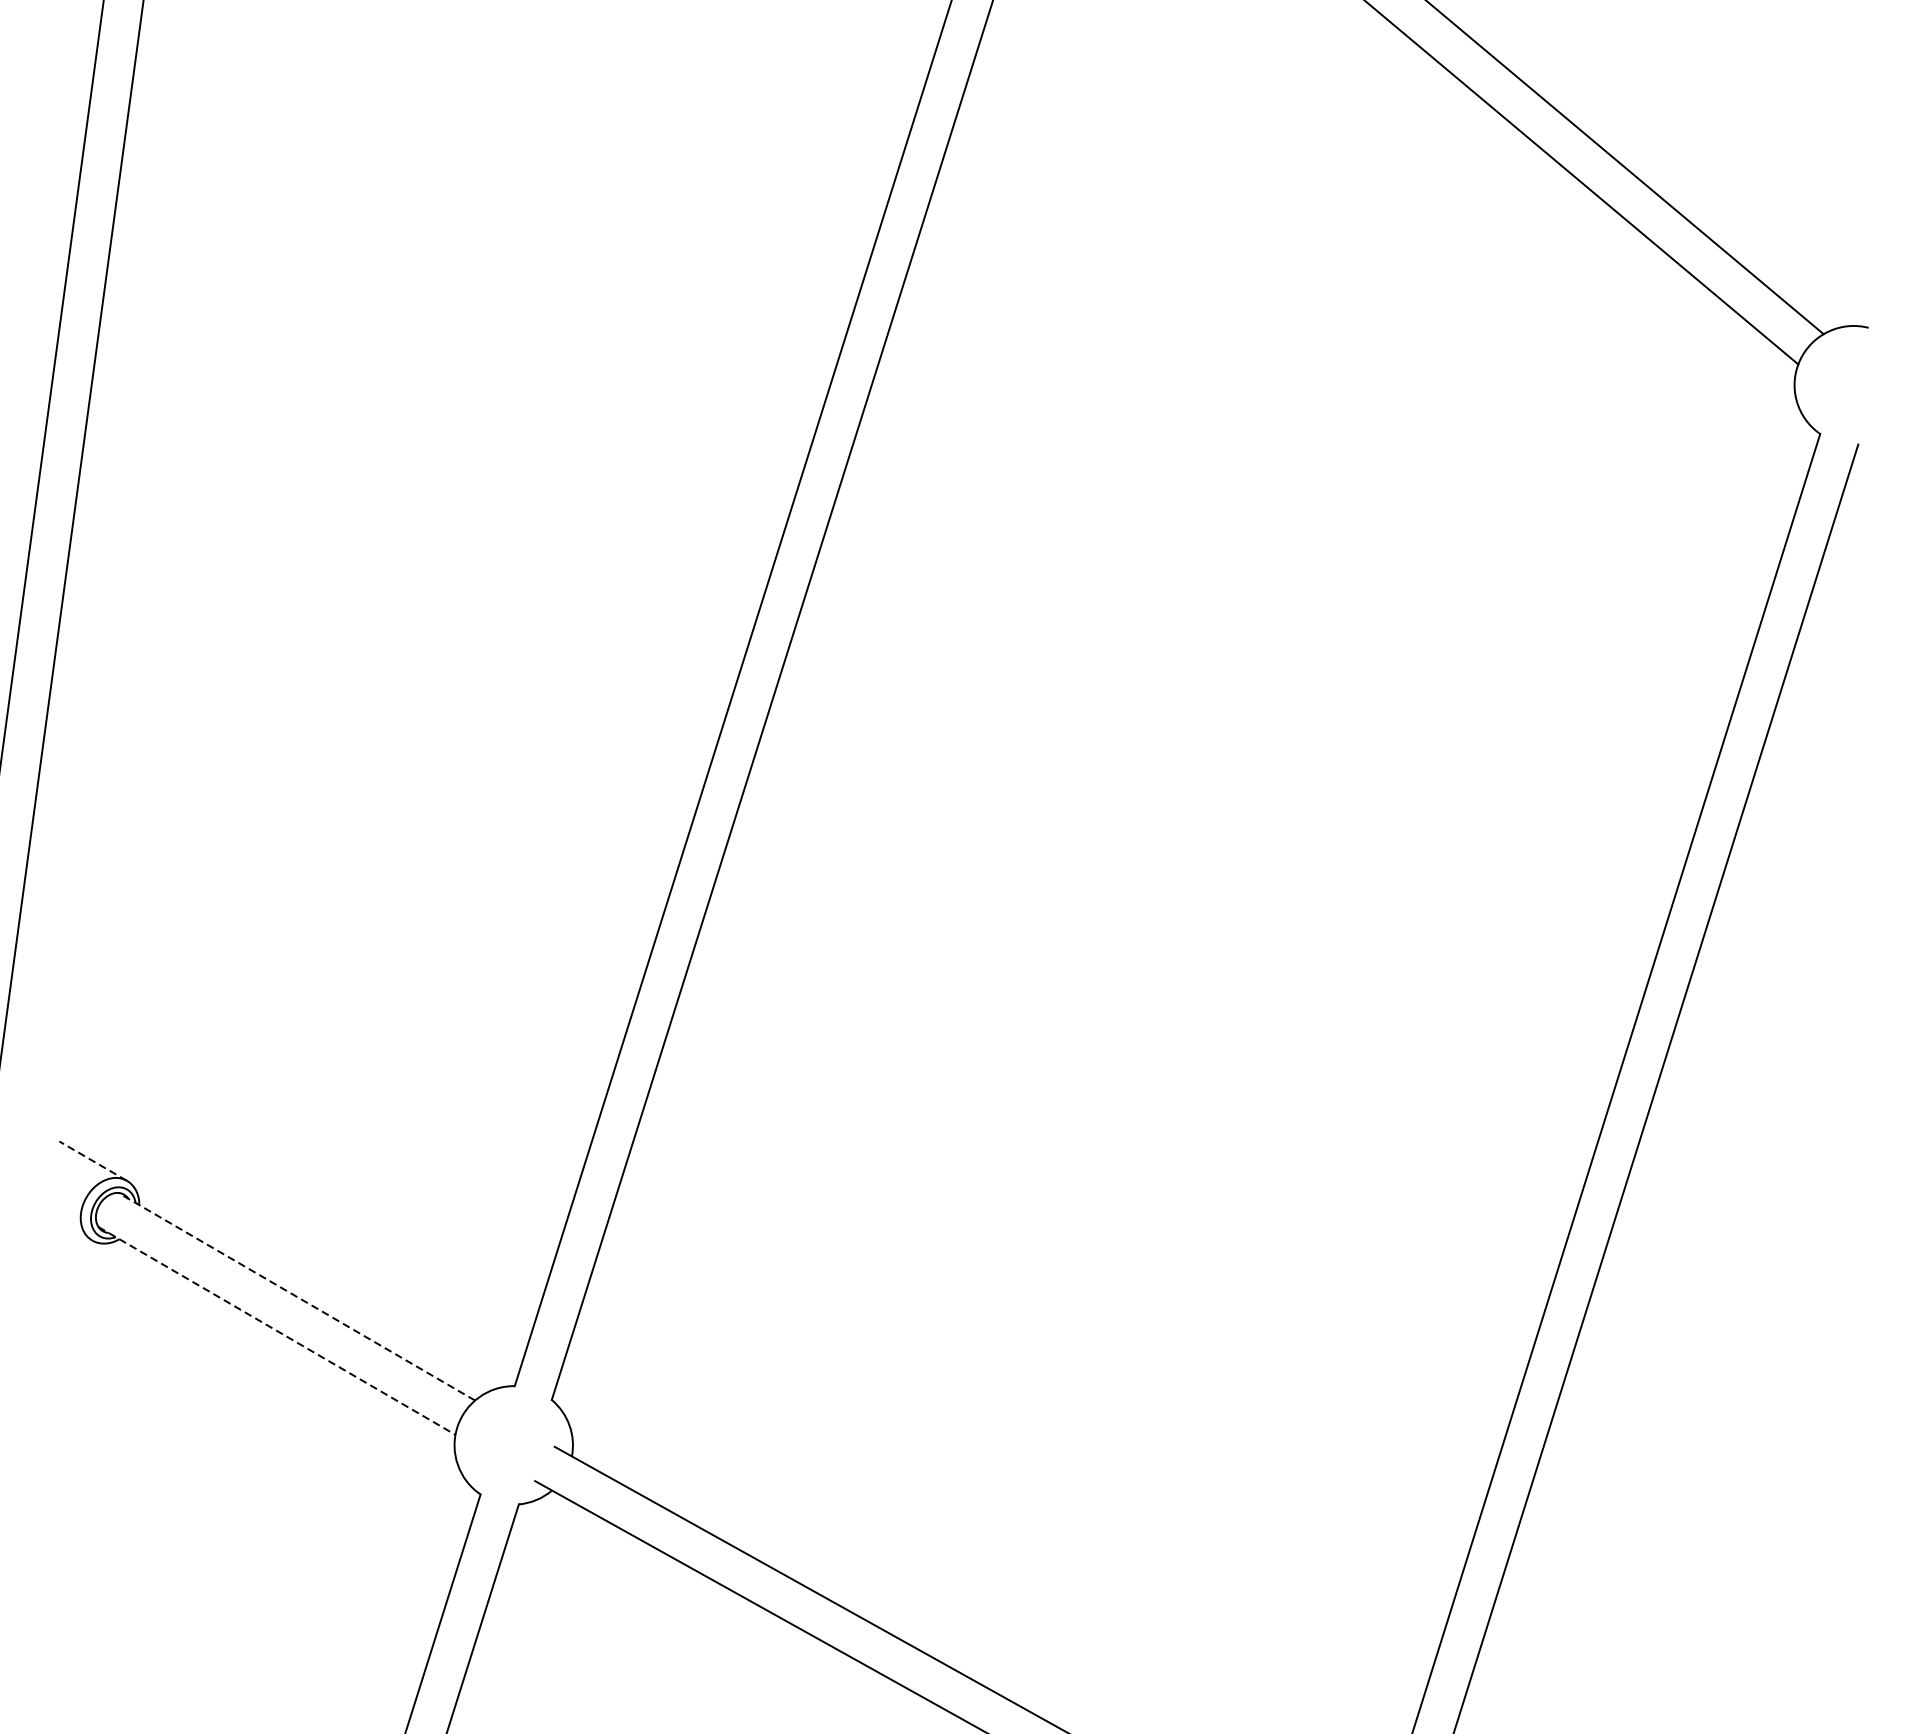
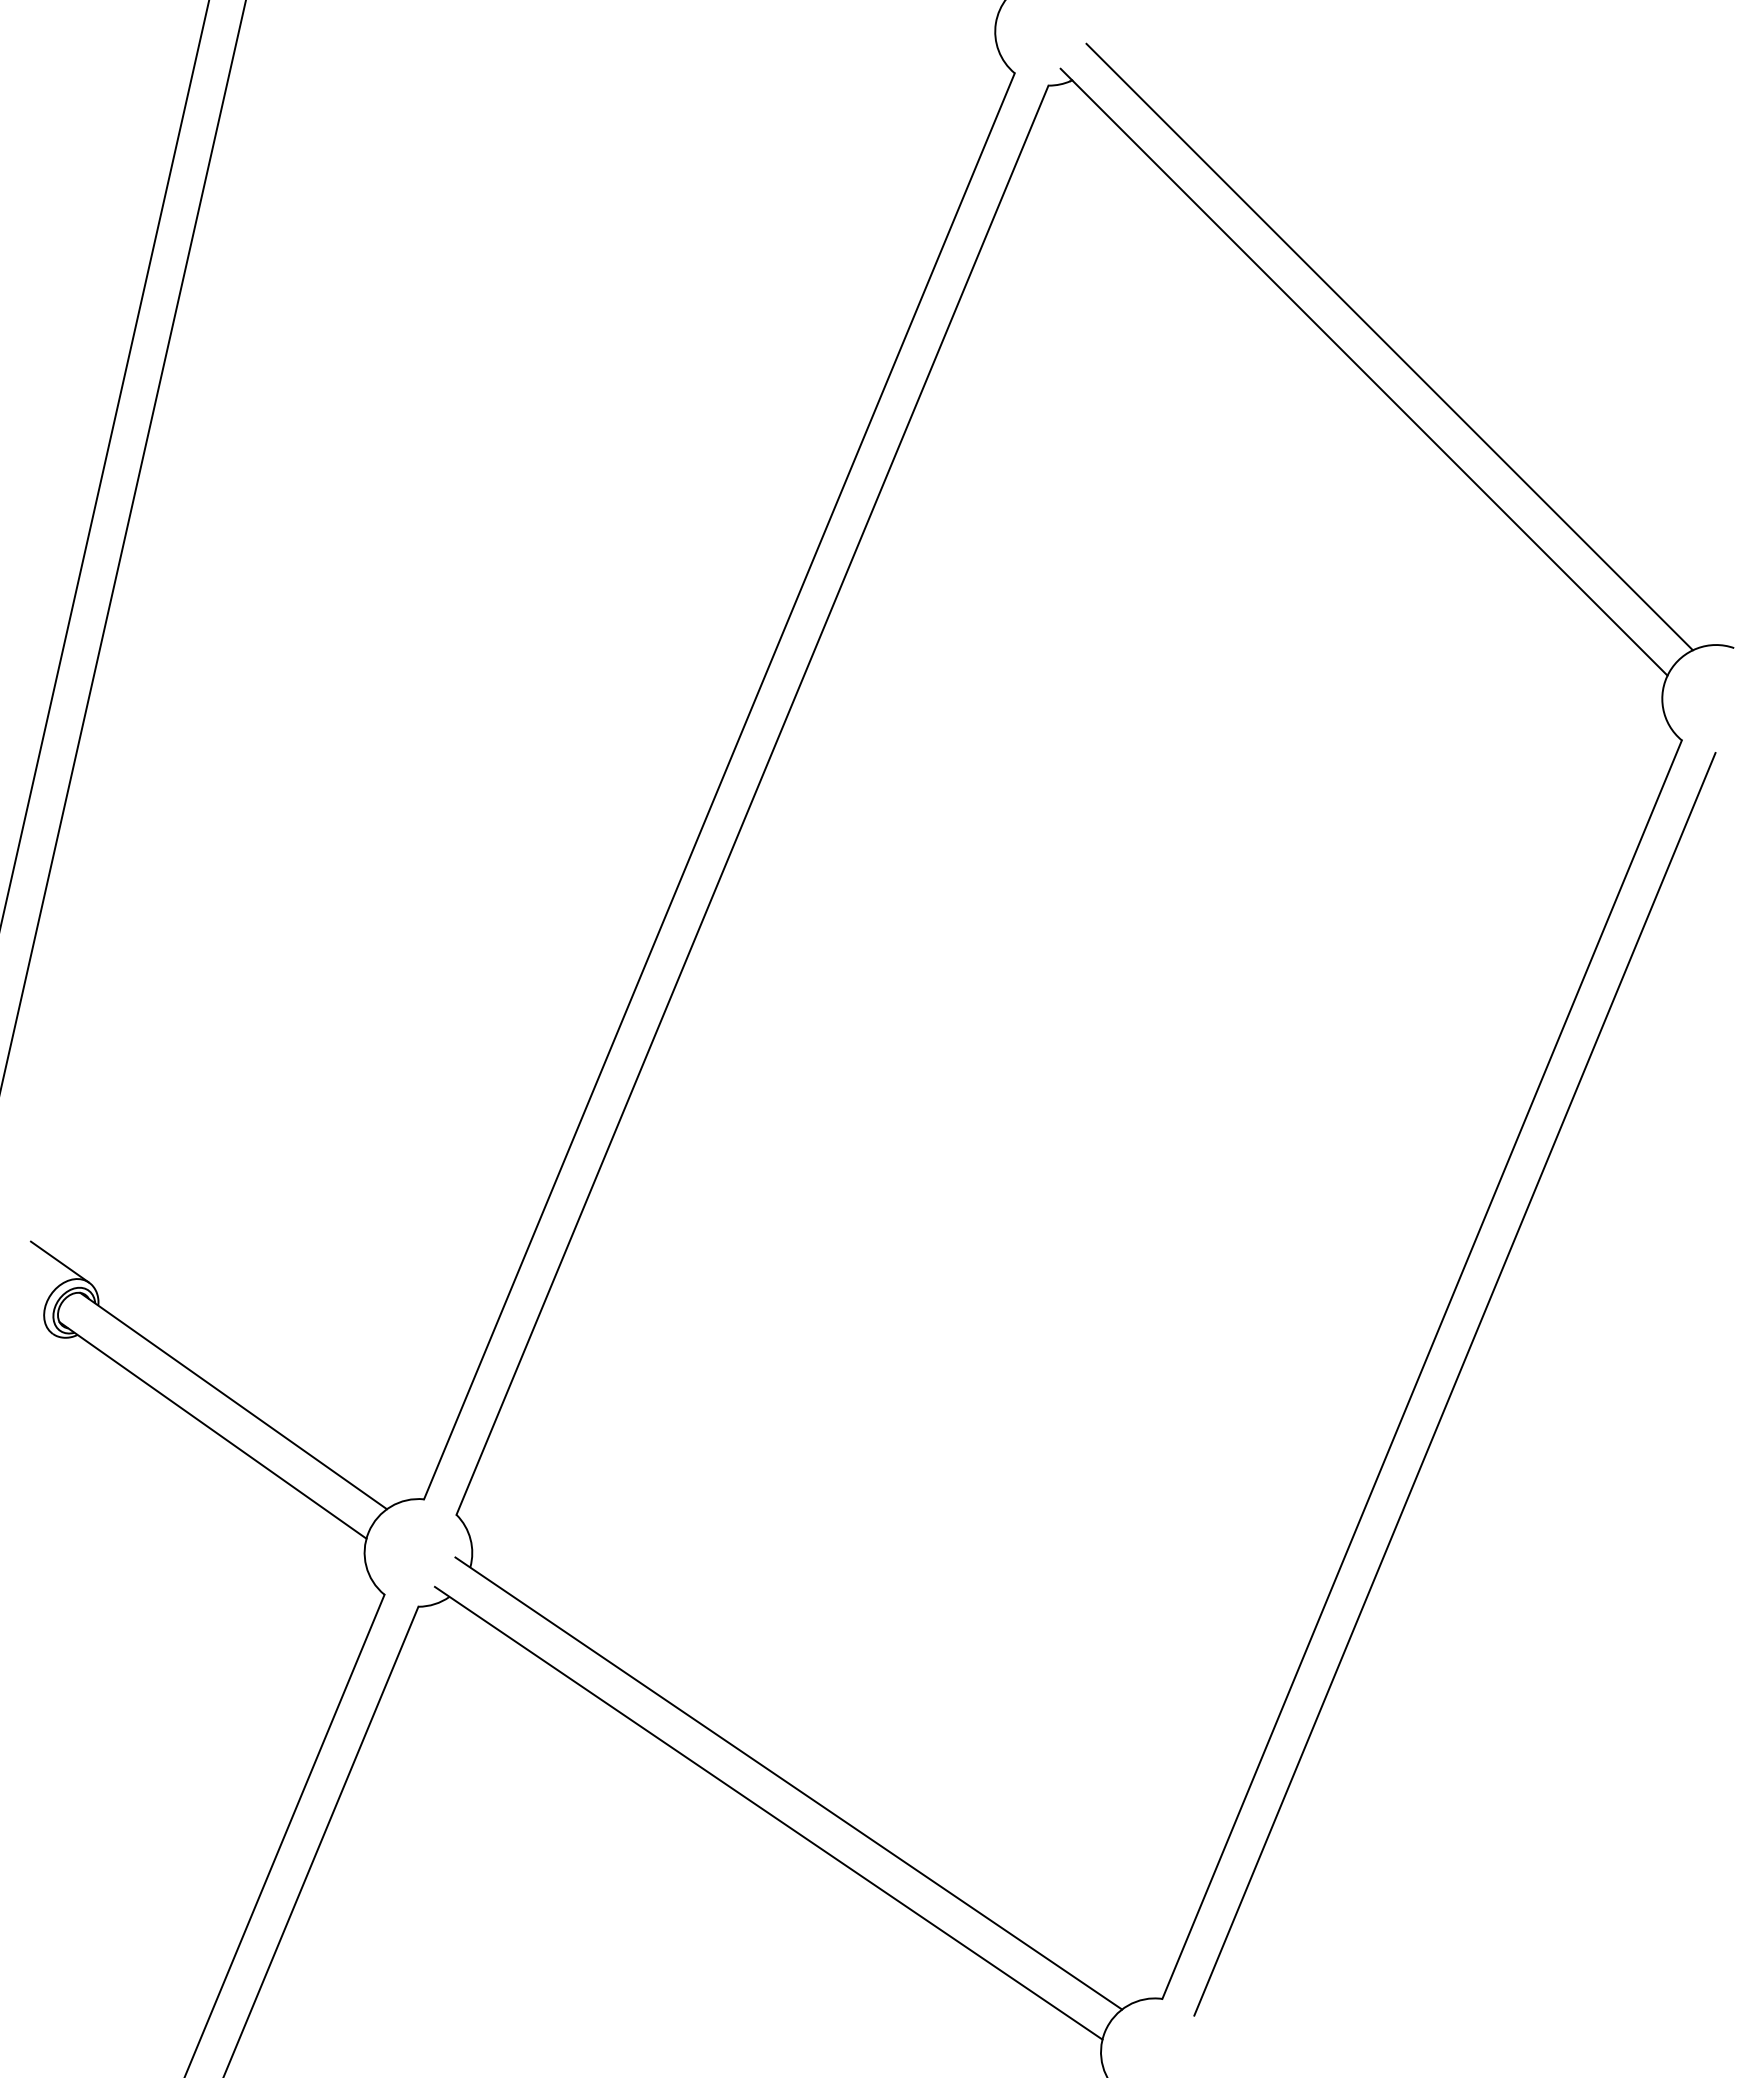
line: (92, 1160) -> (59, 1261), dashed -> solid
line: (296, 1297) -> (233, 1401), dashed -> solid
line: (277, 1330) -> (213, 1430), dashed -> solid

